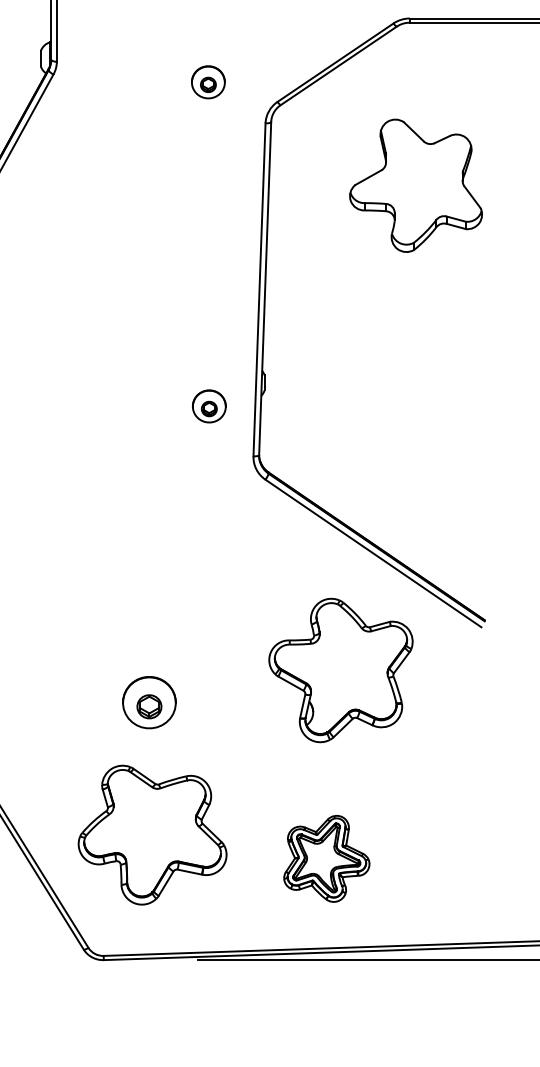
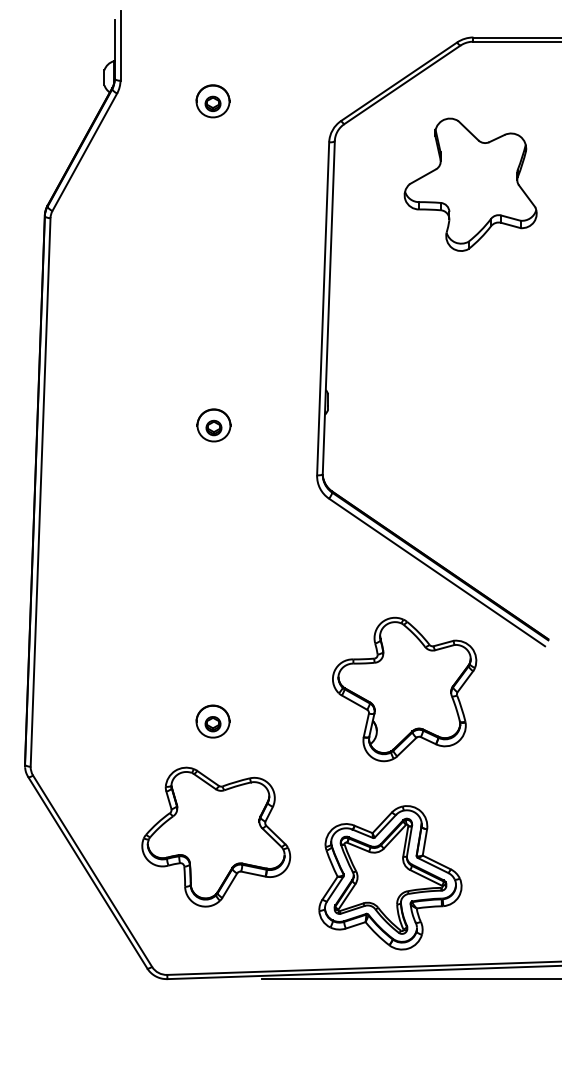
part: (207, 82) -> (212, 101), moved
part: (415, 185) -> (470, 184), moved
part: (208, 406) -> (213, 425), moved
part: (148, 702) -> (212, 721), size x0.62
part: (152, 834) -> (216, 836), moved
part: (326, 858) -> (390, 877), size x1.67

